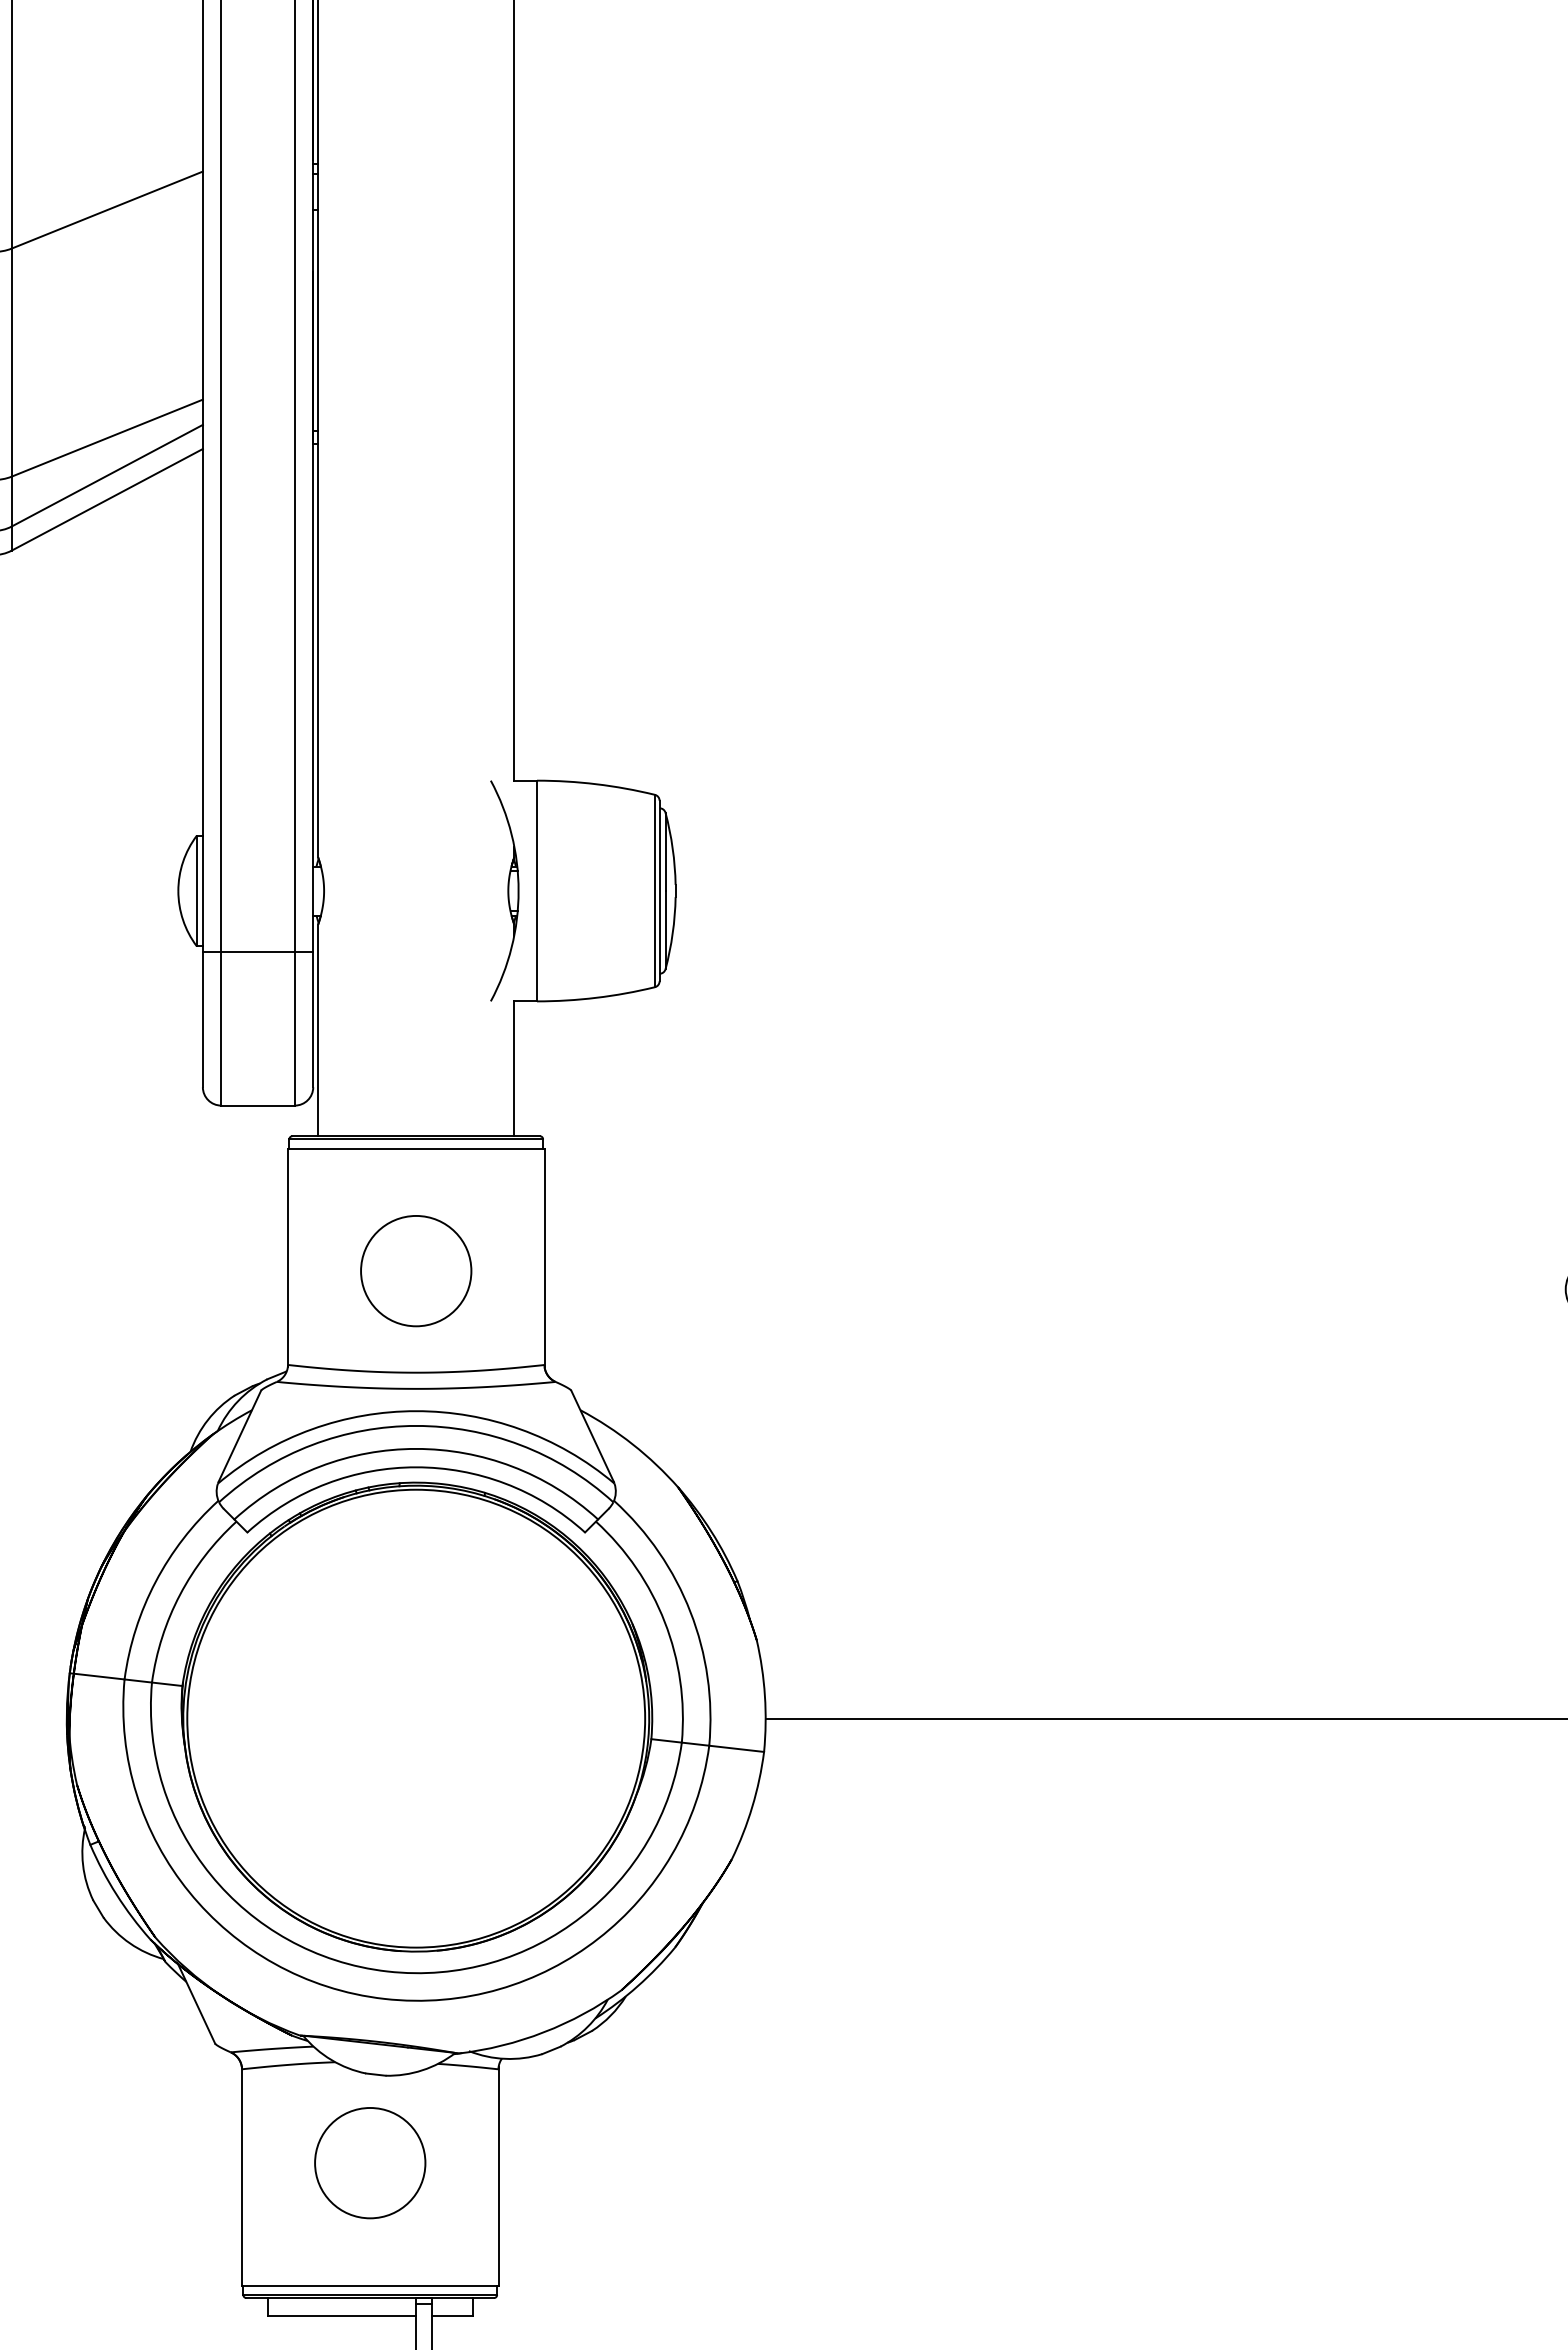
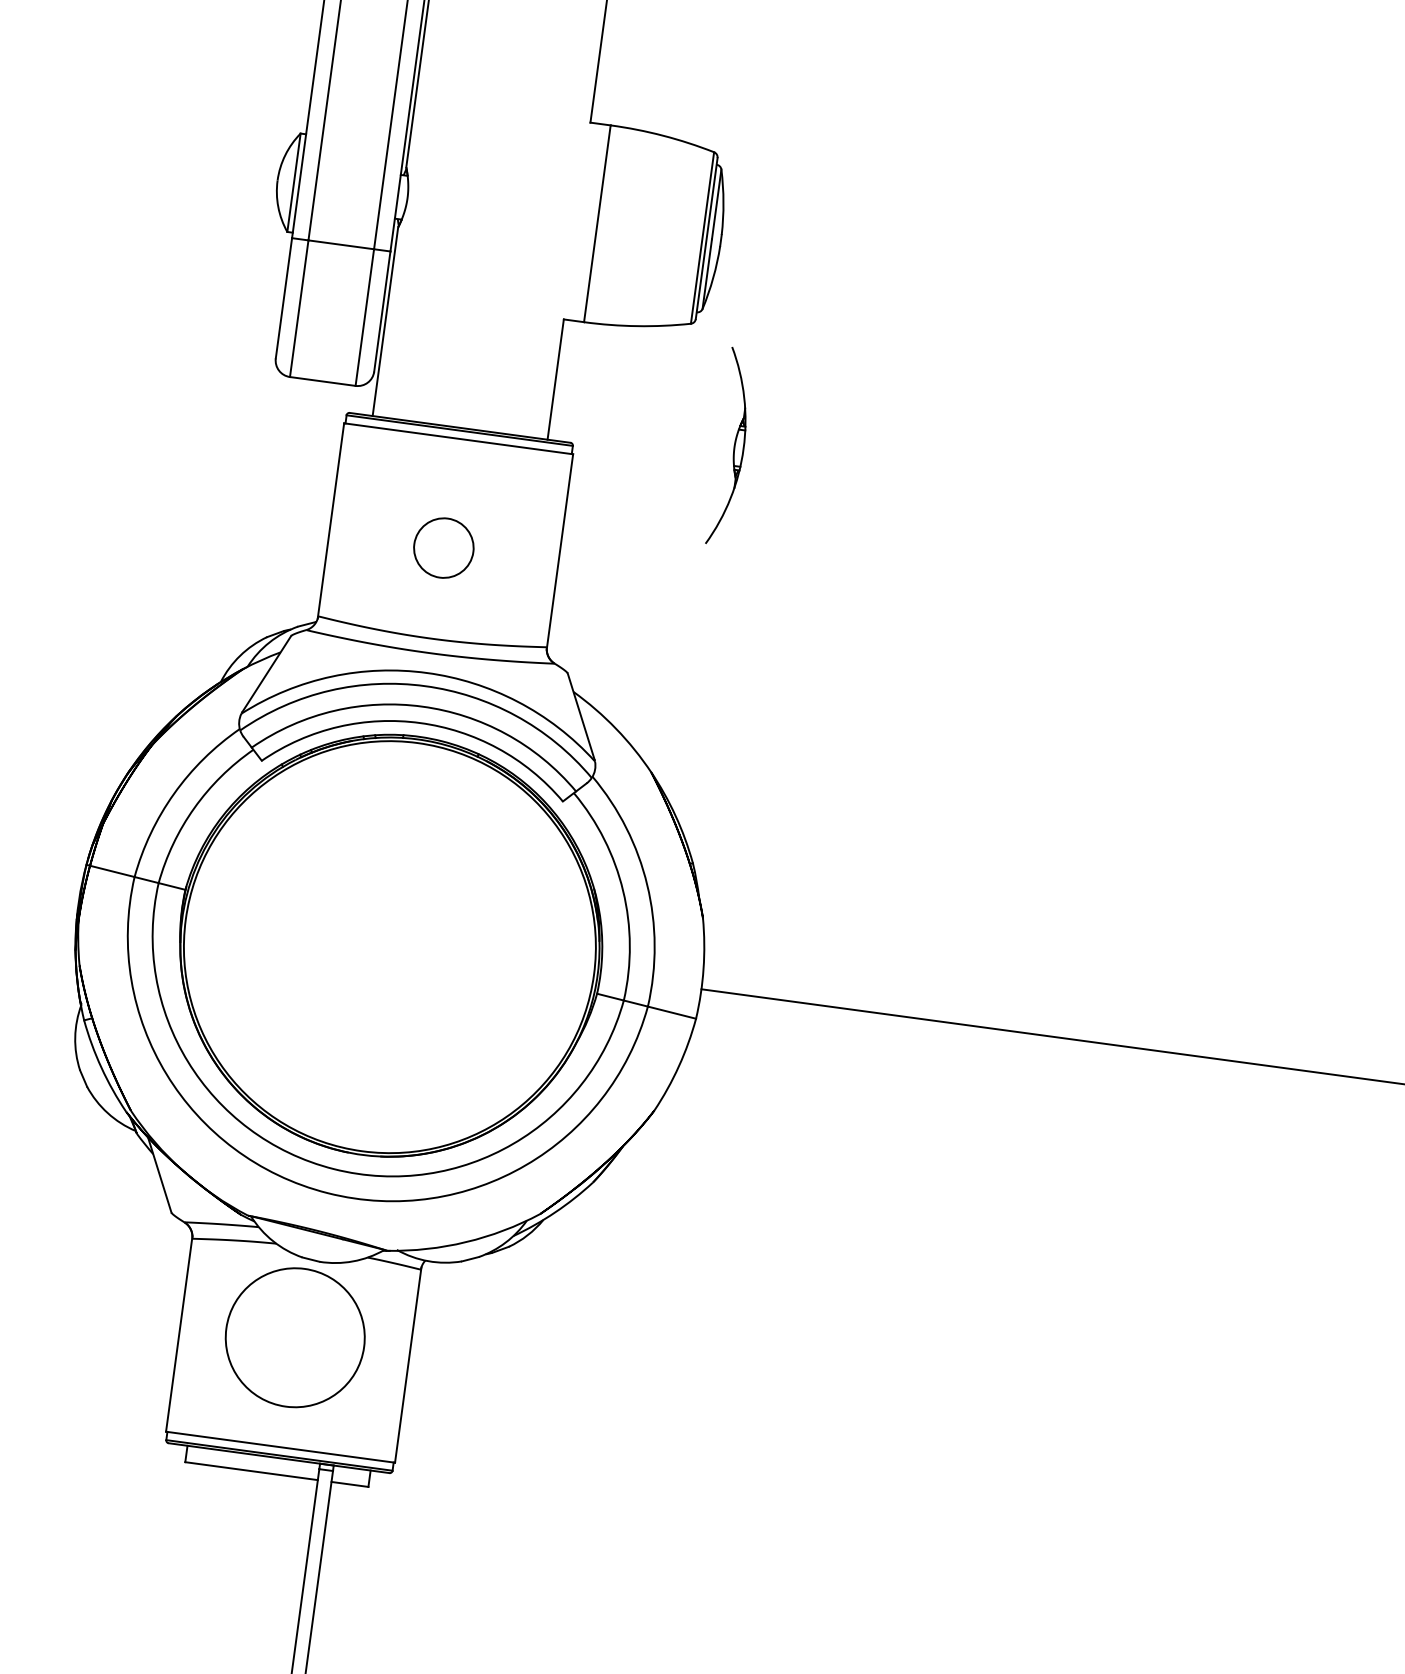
part: (504, 890) -> (731, 446), moved
circle: (416, 1270) -> (444, 547), size x0.6
circle: (370, 2163) -> (295, 1338), size x1.4

